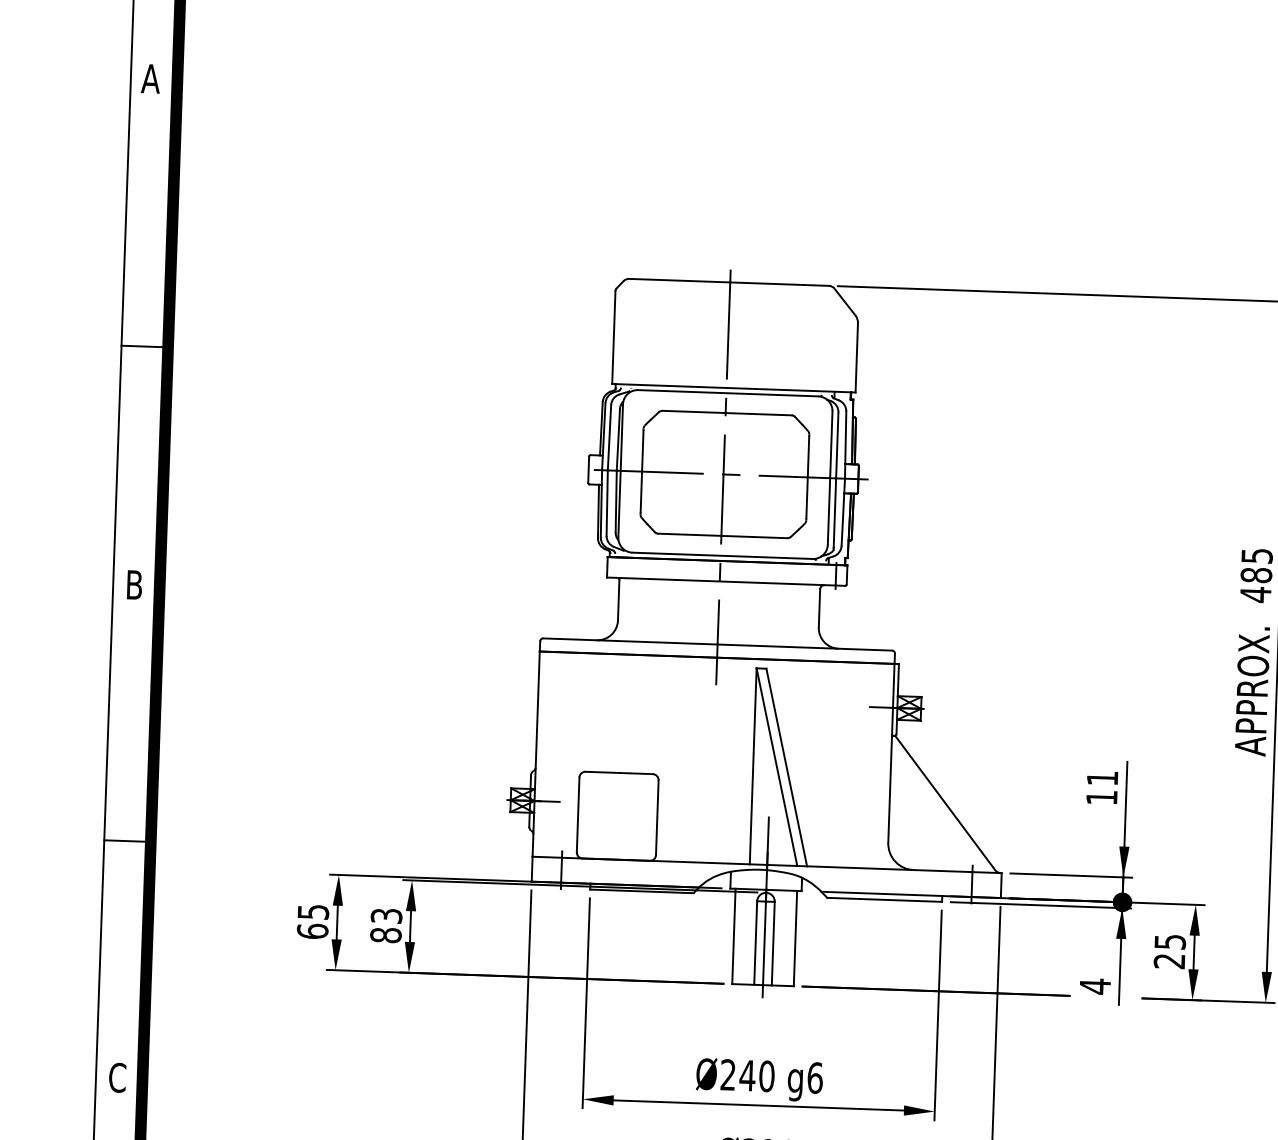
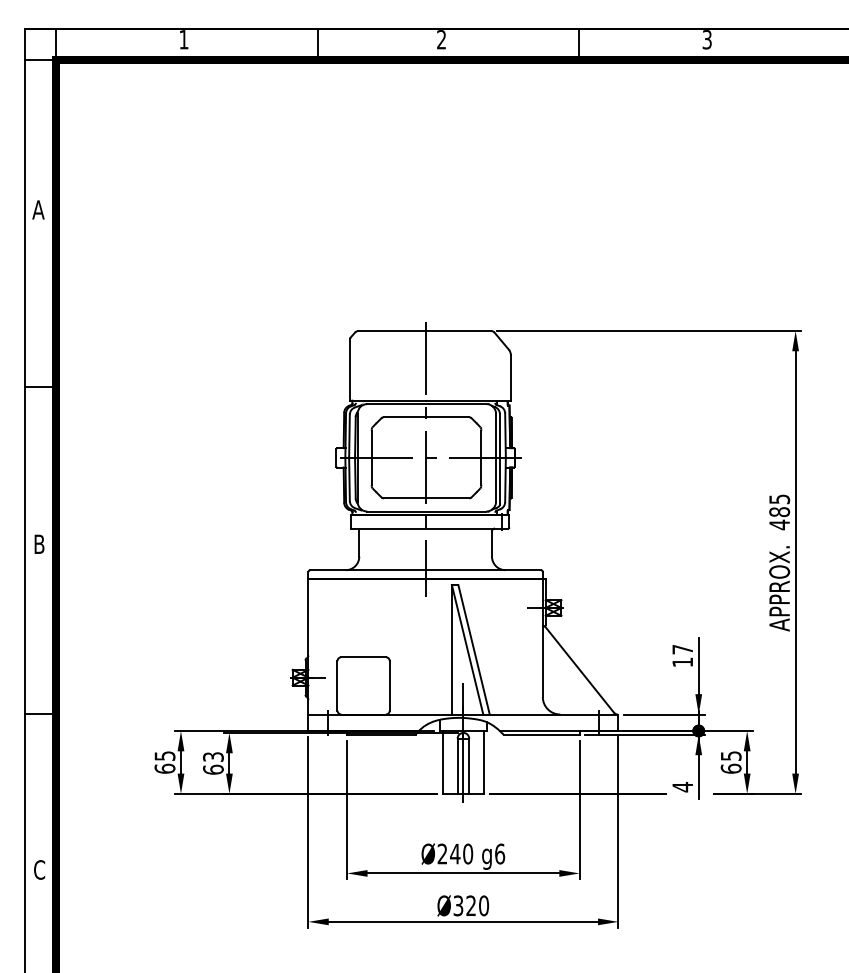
text: (1102, 778) -> (682, 649), 11 -> 17
text: (386, 934) -> (213, 769), 83 -> 63
text: (1168, 960) -> (730, 768), 25 -> 65

